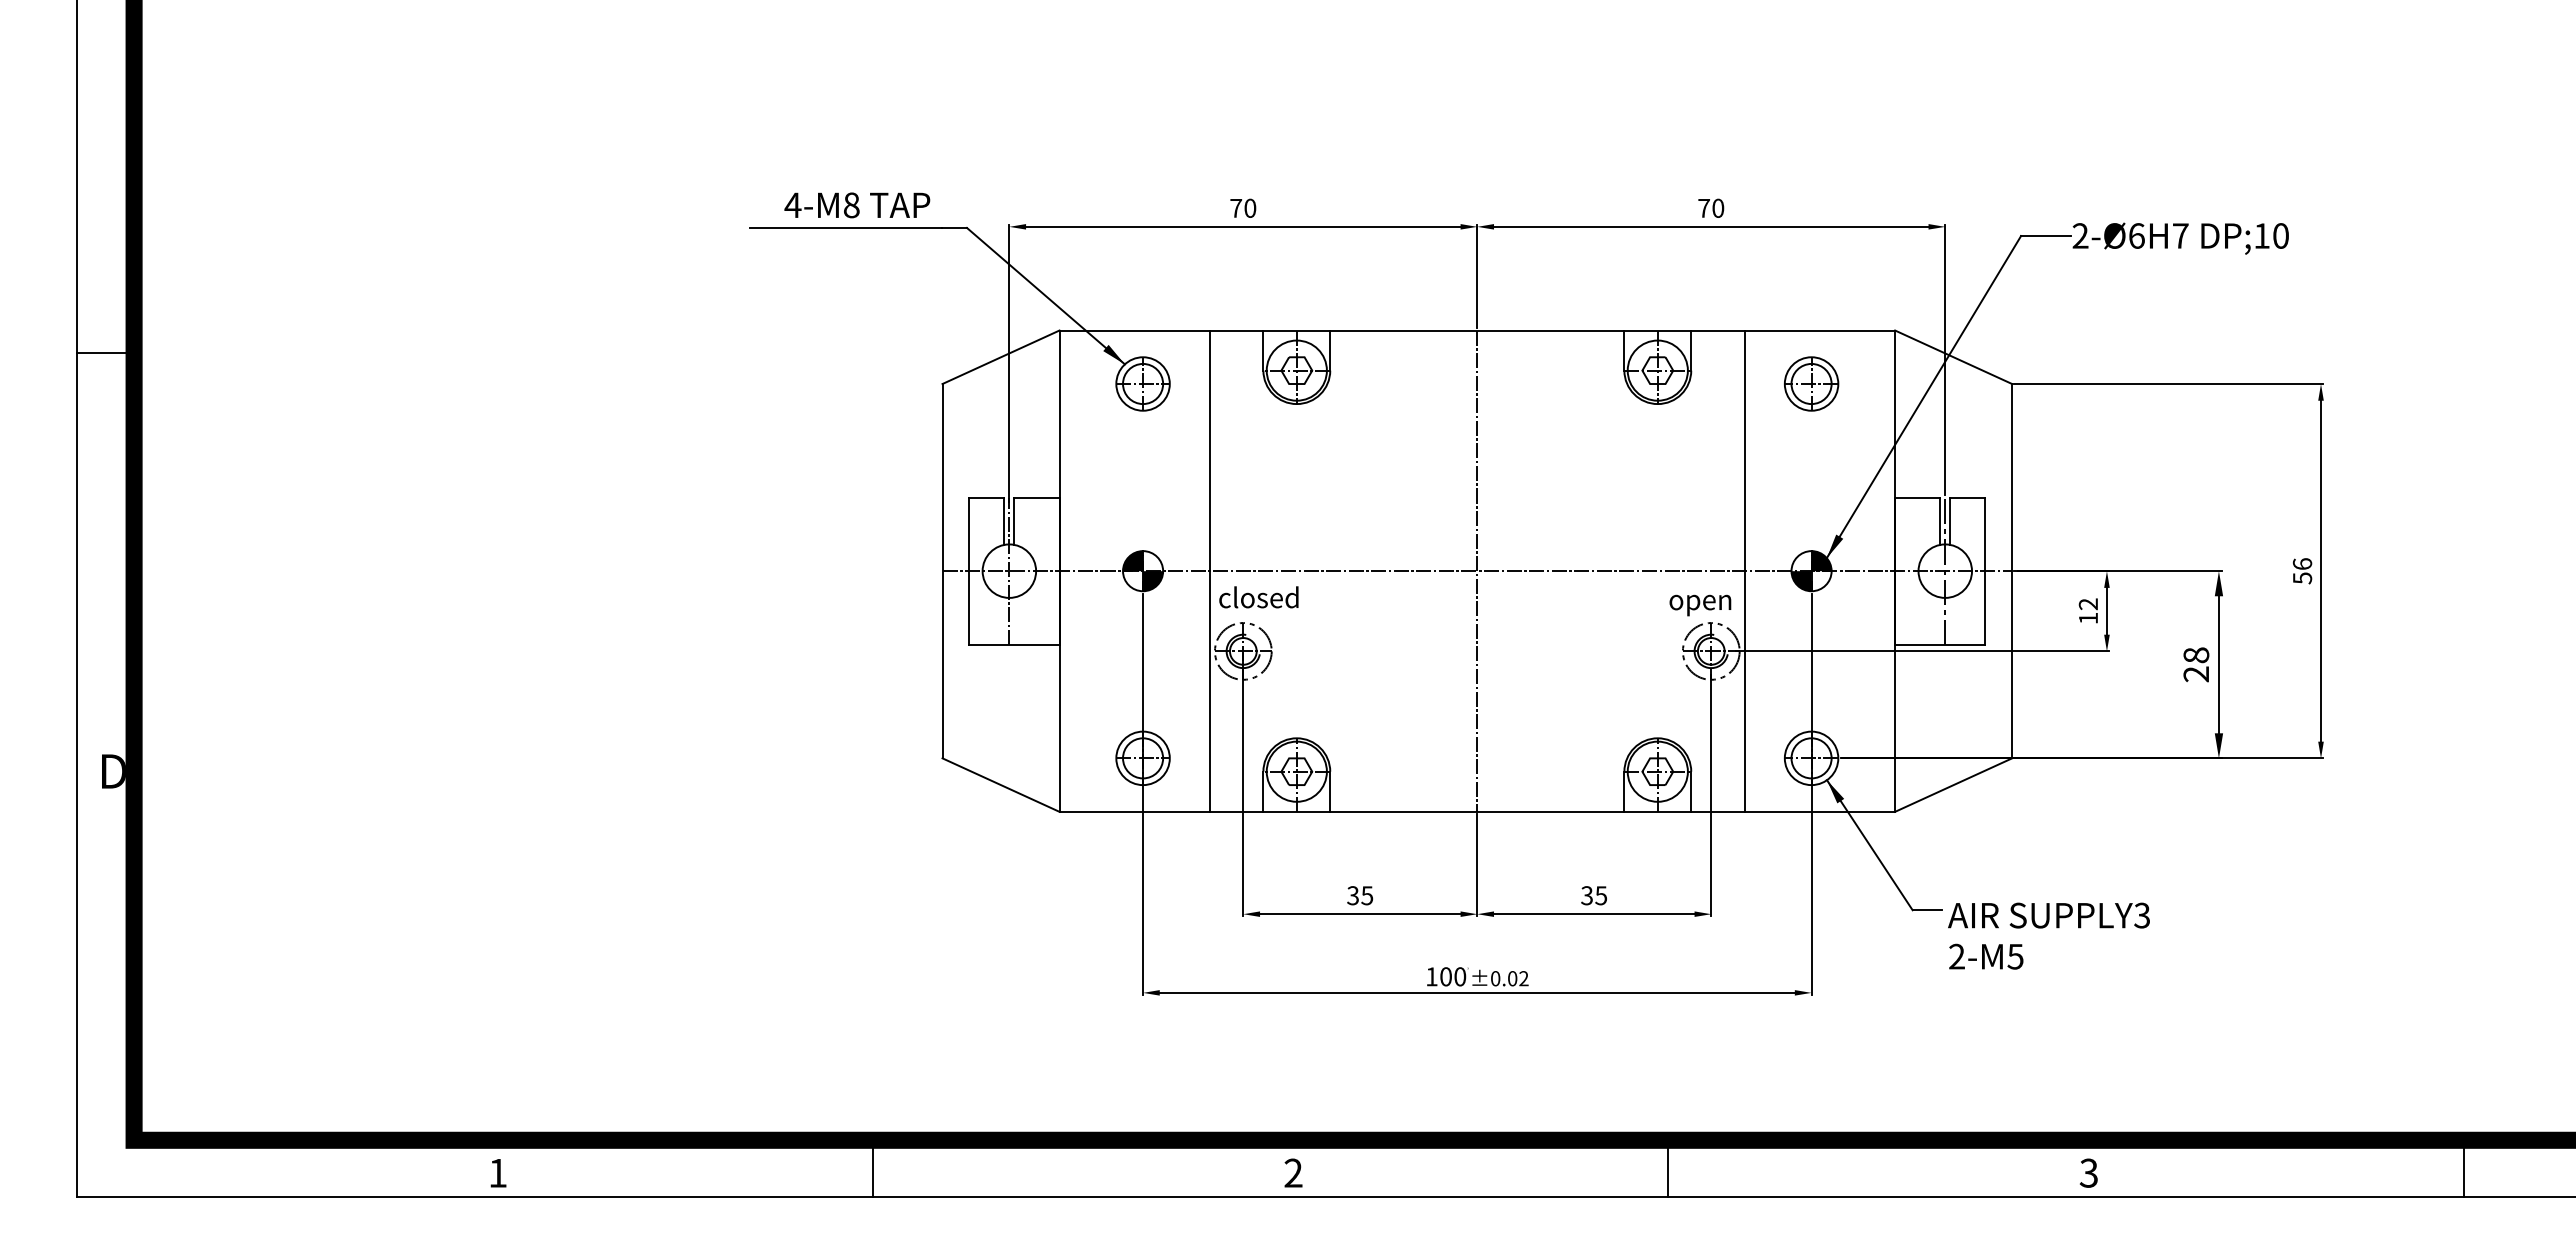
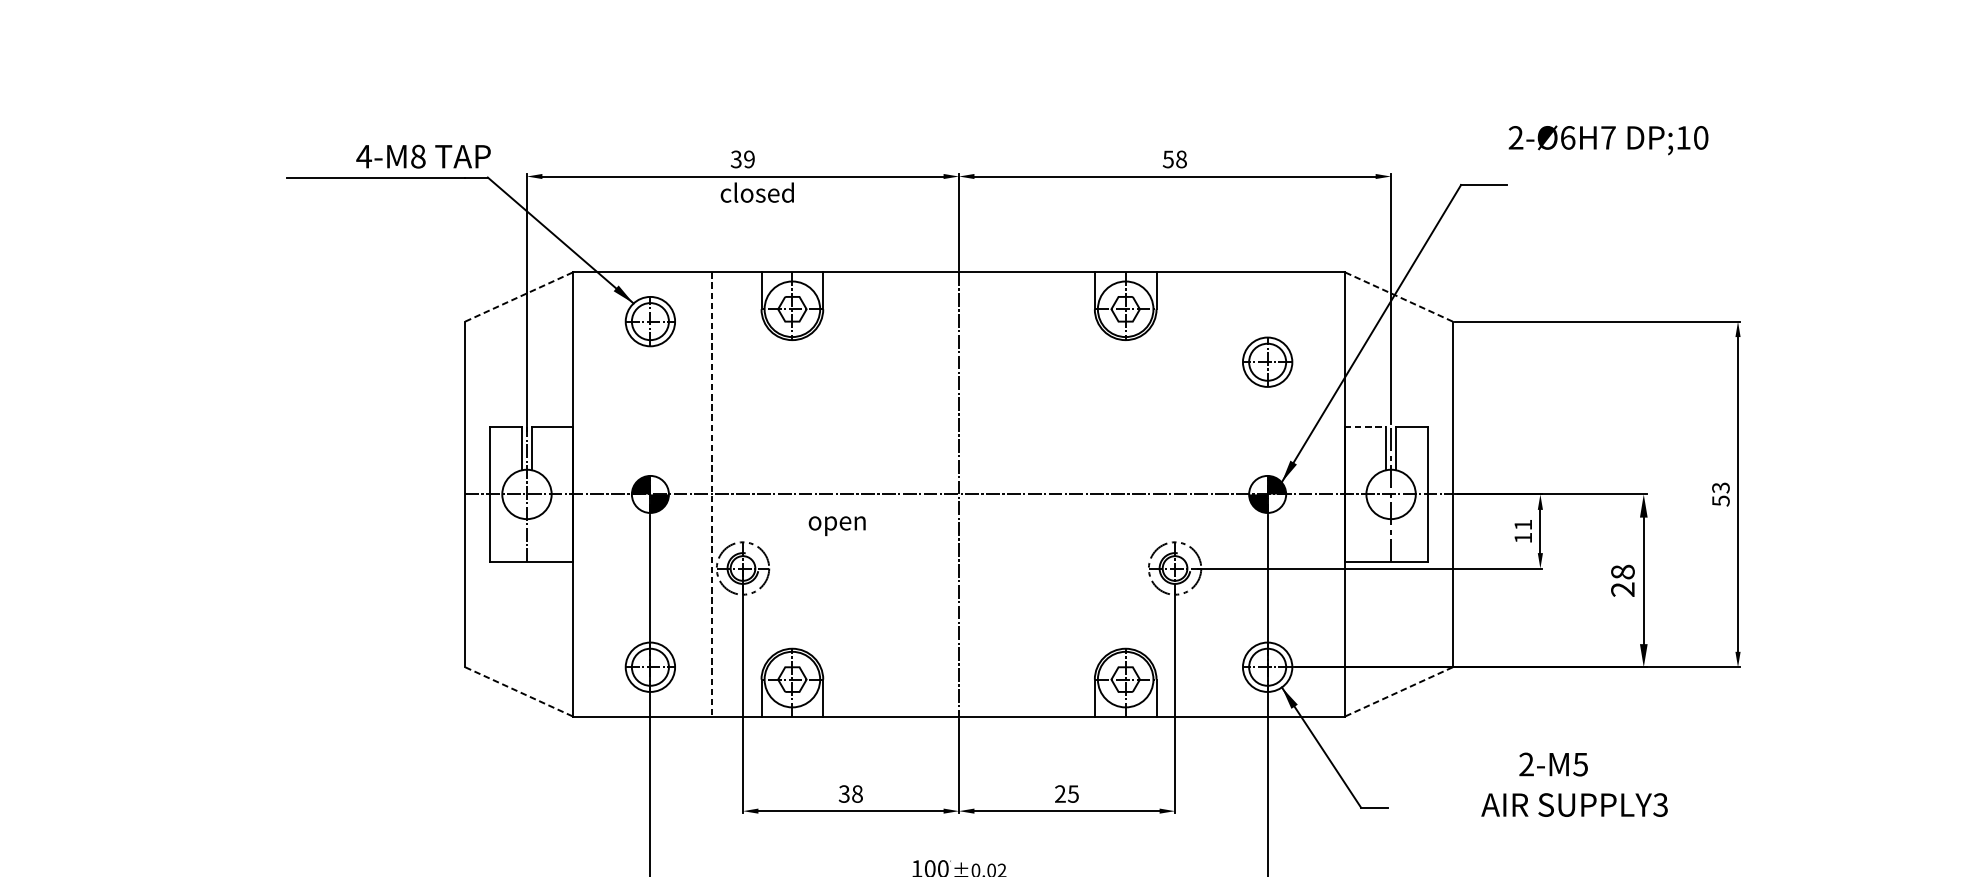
text: (857, 205) -> (423, 156), moved
text: (1243, 207) -> (743, 158), 70 -> 39
text: (1711, 208) -> (1175, 159), 70 -> 58
text: (2180, 238) -> (1608, 140), moved
line: (1001, 357) -> (519, 297), solid -> dashed
line: (1953, 357) -> (1398, 297), solid -> dashed
part: (1811, 383) -> (1267, 361), moved
line: (1917, 497) -> (1365, 426), solid -> dashed
text: (2302, 564) -> (1720, 488), 56 -> 53
line: (1744, 570) -> (1205, 493), removed
line: (1209, 571) -> (711, 494), solid -> dashed
text: (1258, 597) -> (757, 192), moved
text: (2087, 604) -> (1522, 525), 12 -> 11
text: (1700, 605) -> (837, 526), moved
line: (1001, 785) -> (519, 692), solid -> dashed
line: (1953, 785) -> (1398, 692), solid -> dashed
text: (1367, 895) -> (857, 793), 35 -> 38
text: (1586, 895) -> (1059, 793), 35 -> 25
text: (2048, 915) -> (1574, 804), moved
text: (1986, 956) -> (1553, 764), moved

